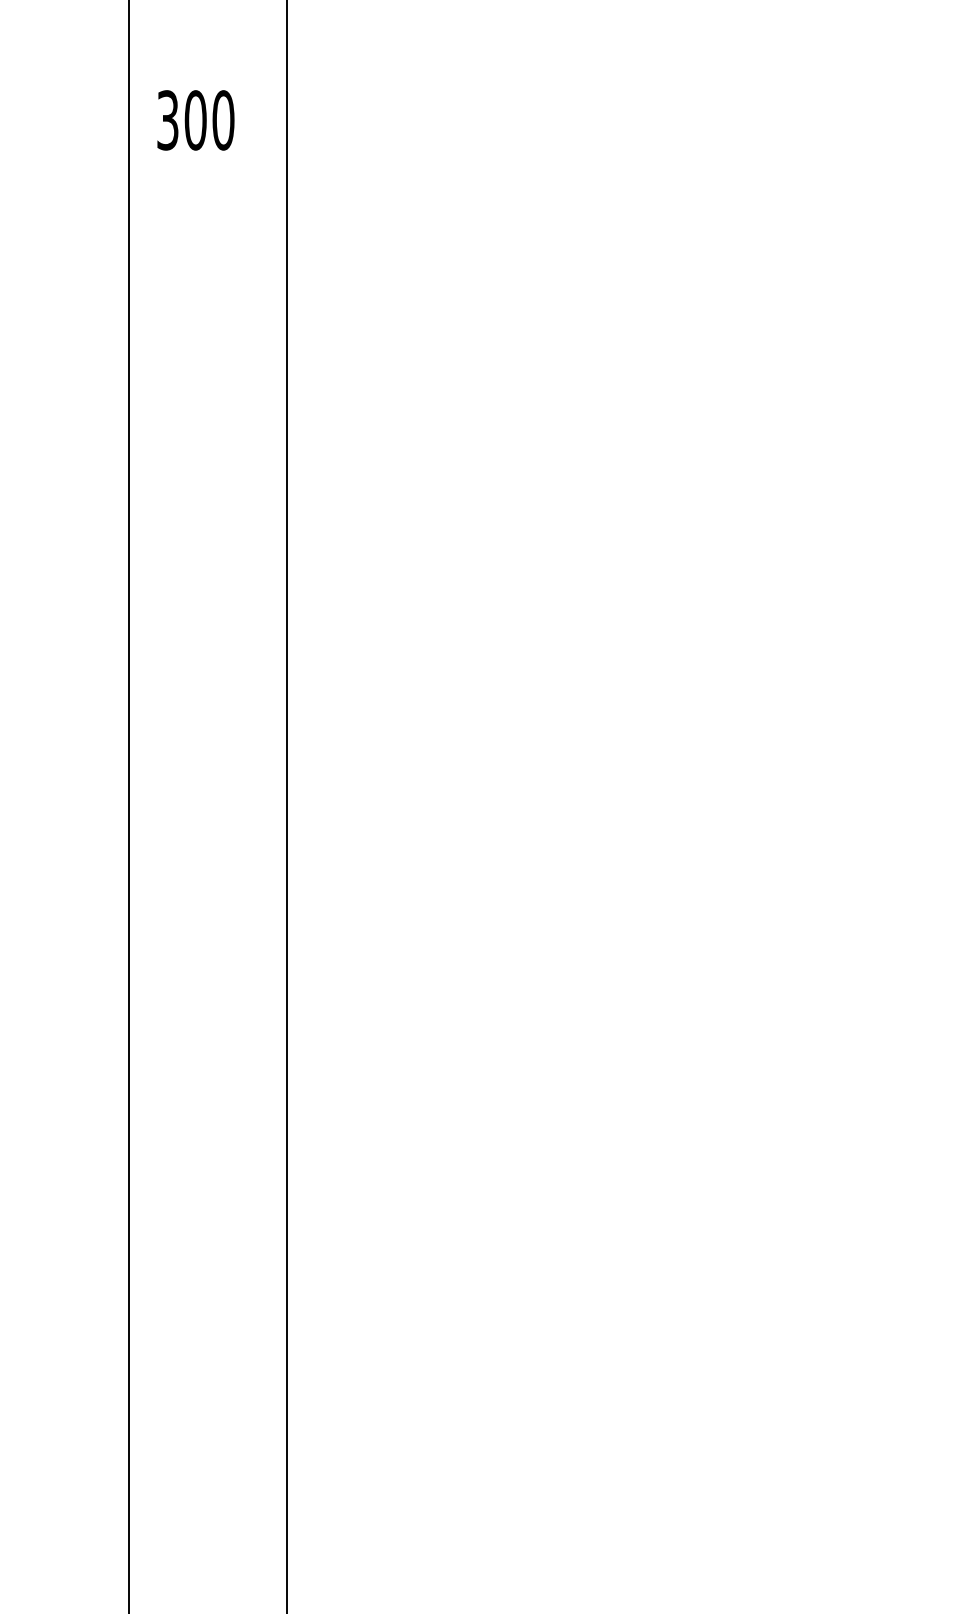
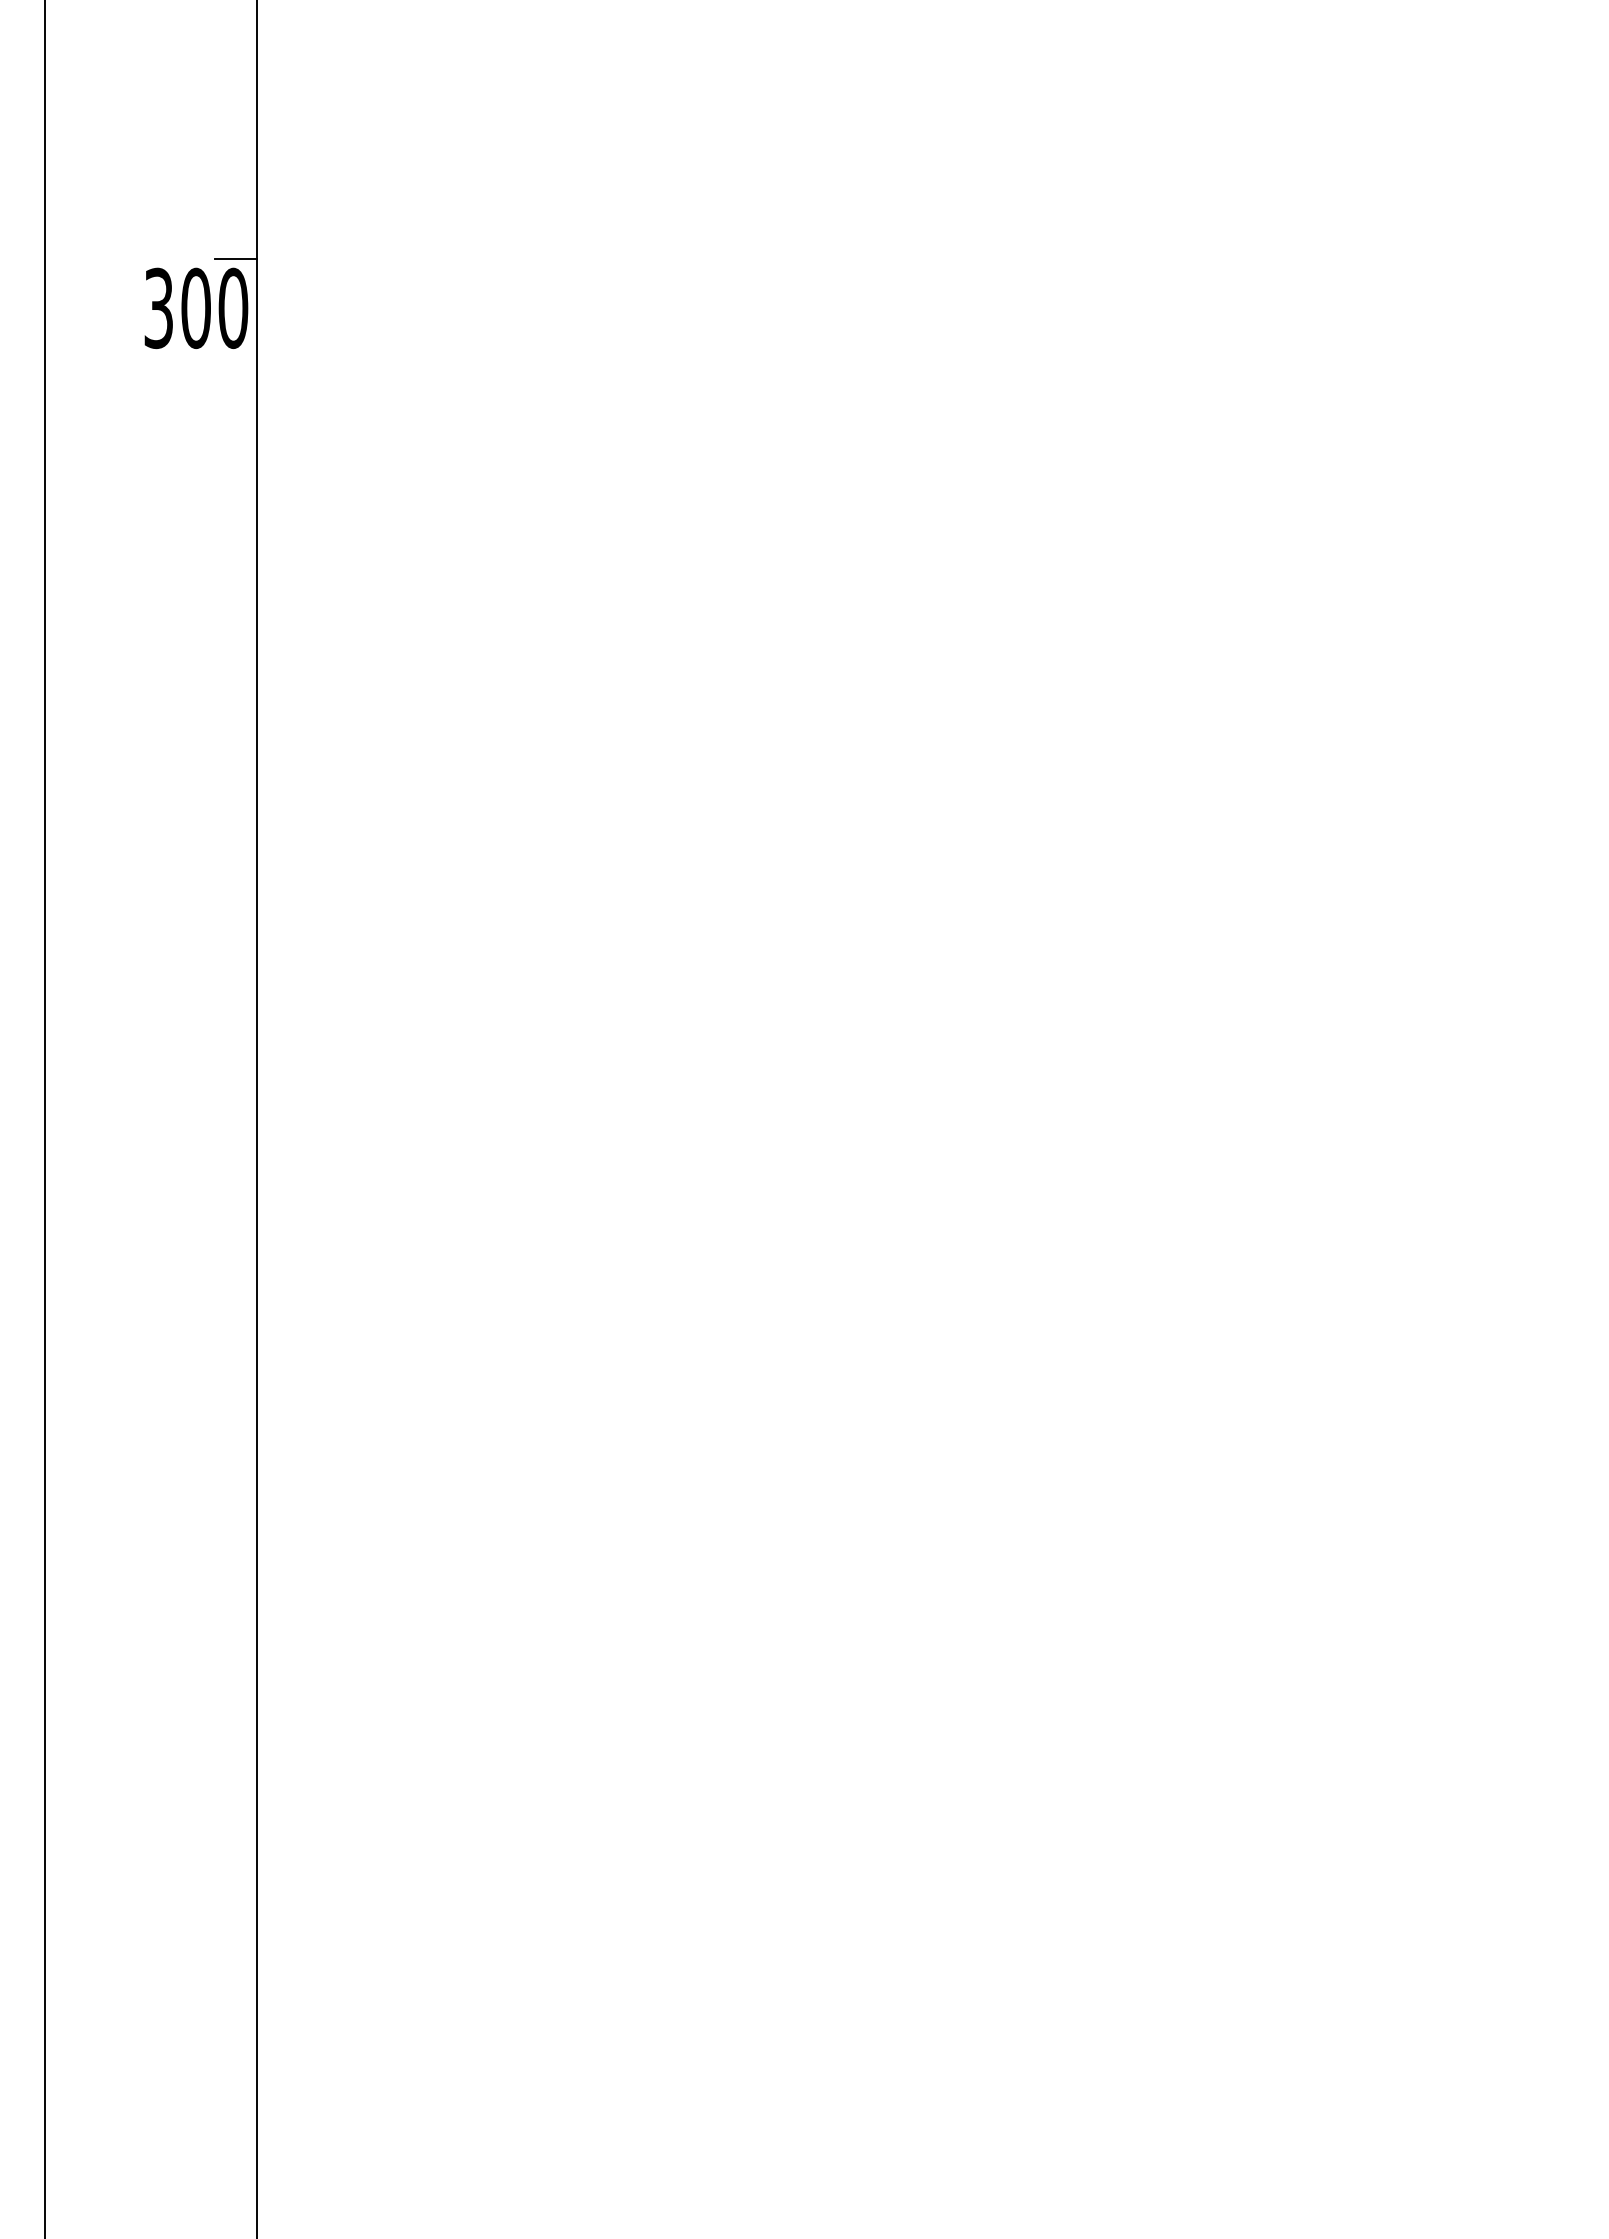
line: (270, 80) -> (235, 258), added
text: (195, 119) -> (196, 307), moved

